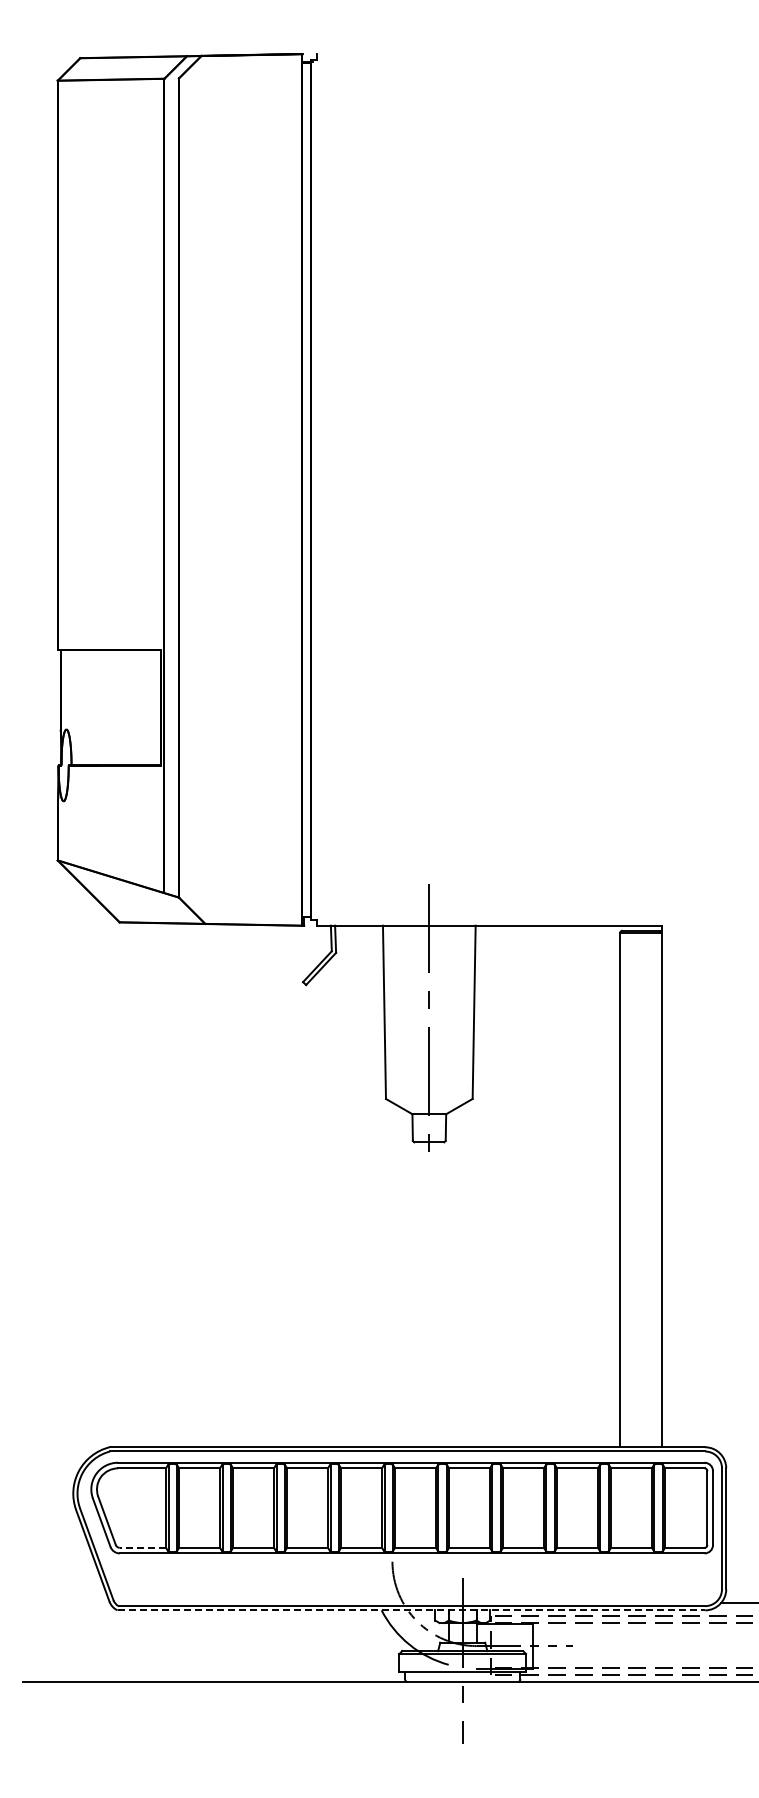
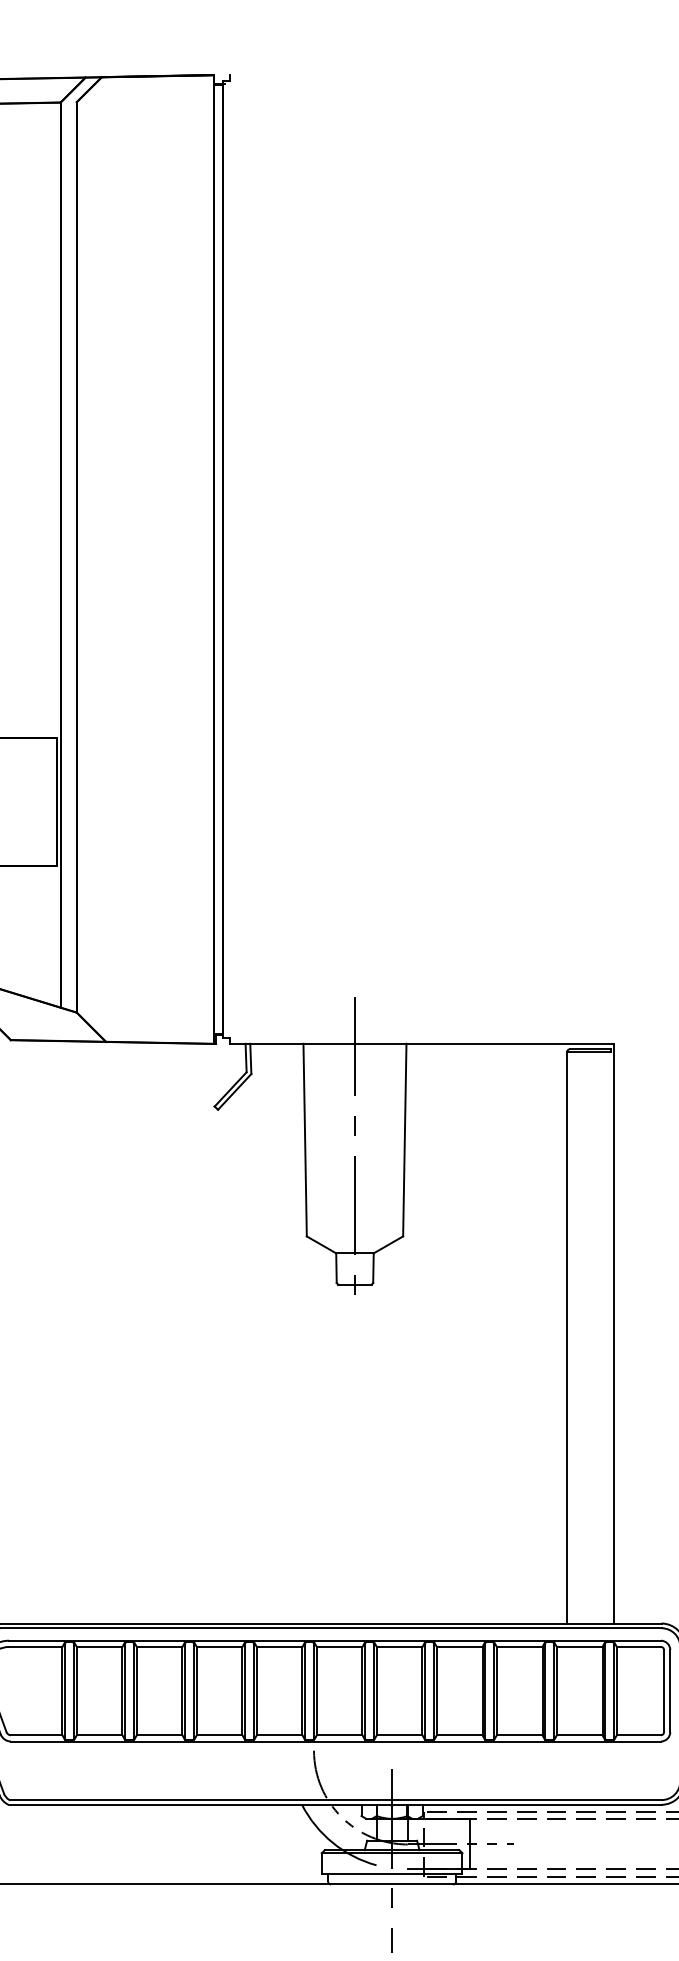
line: (142, 1547) -> (36, 1734), dashed -> solid
line: (411, 1610) -> (335, 1804), dashed -> solid

